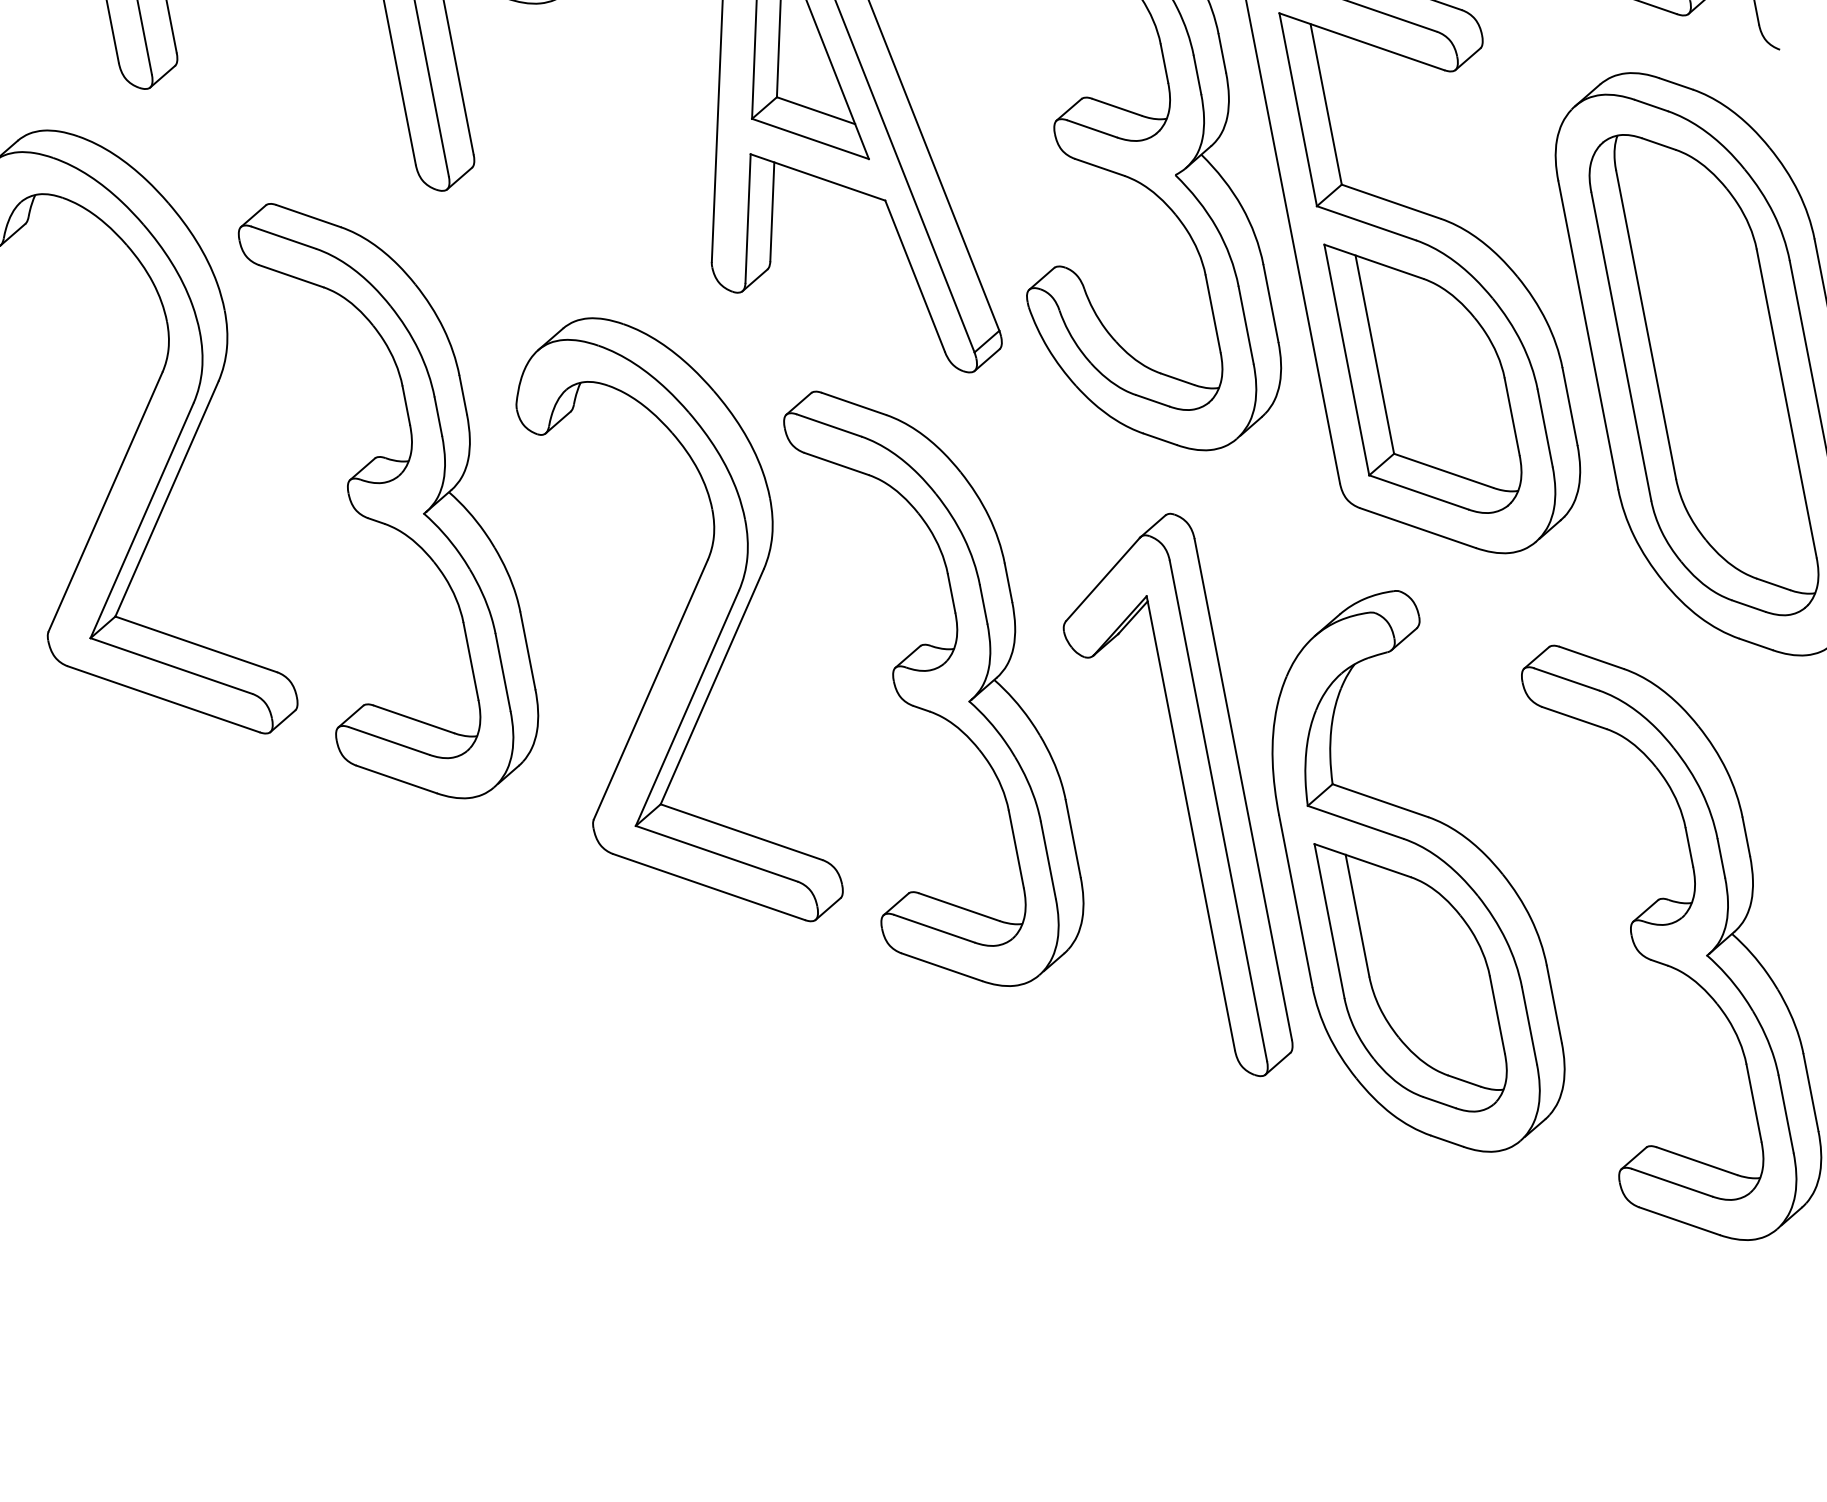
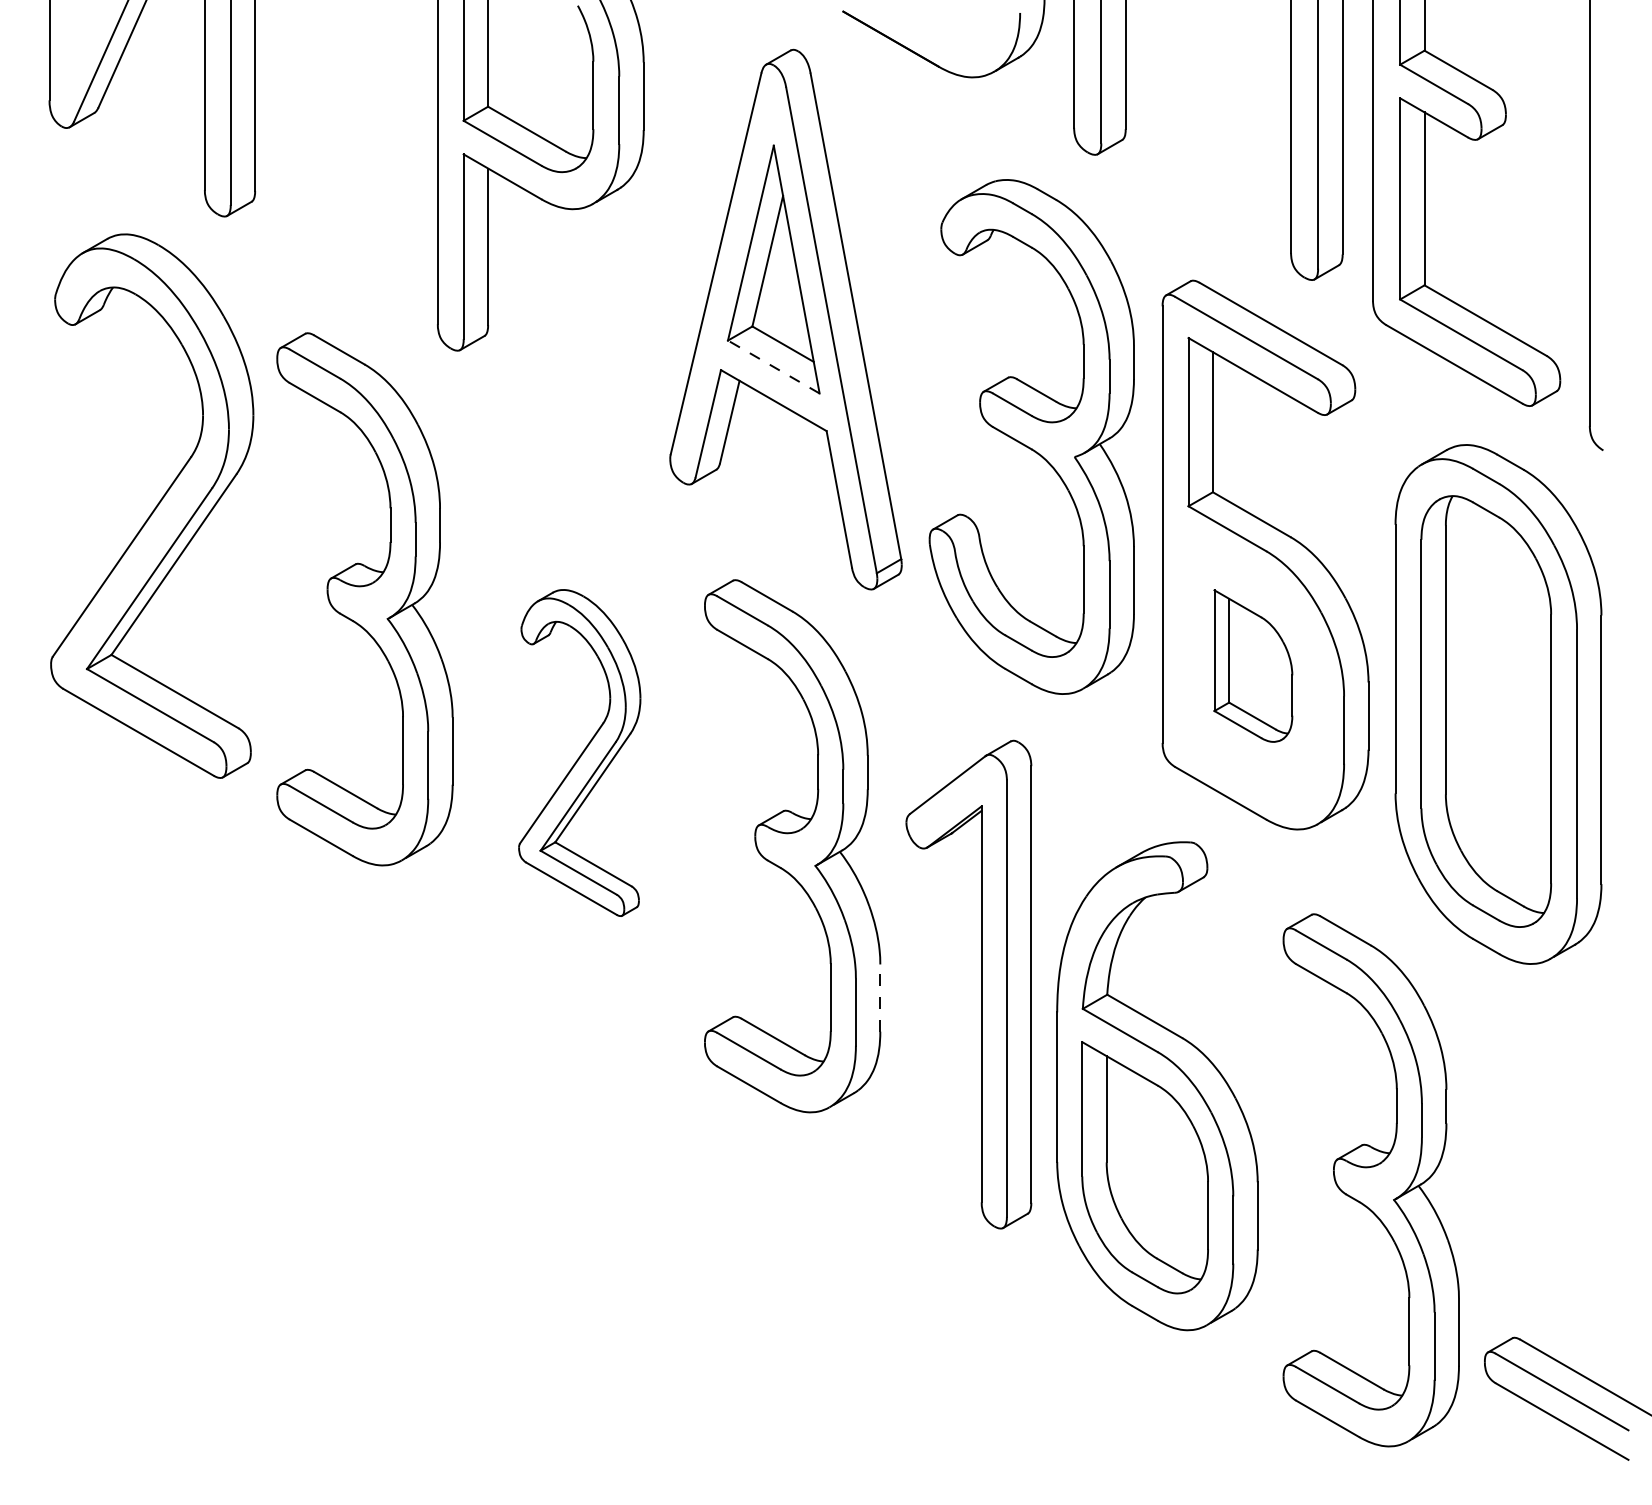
line: (810, 139) -> (773, 367), solid -> dashed
part: (1426, 374) -> (1253, 665), size x0.6
part: (673, 624) -> (579, 752), size x0.6
line: (1073, 839) -> (880, 998), solid -> dashed

